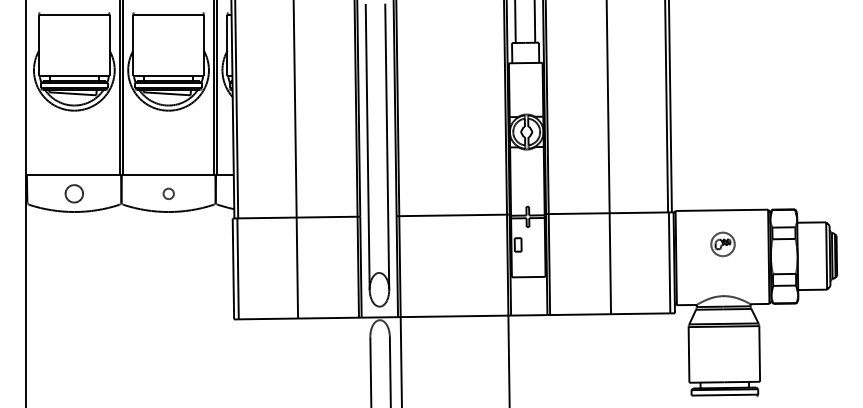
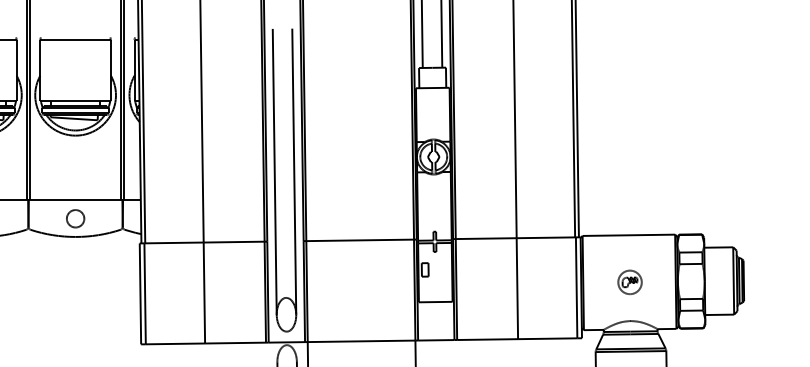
circle: (168, 193) -> (75, 218), size x1.67
part: (722, 244) -> (629, 282), moved

